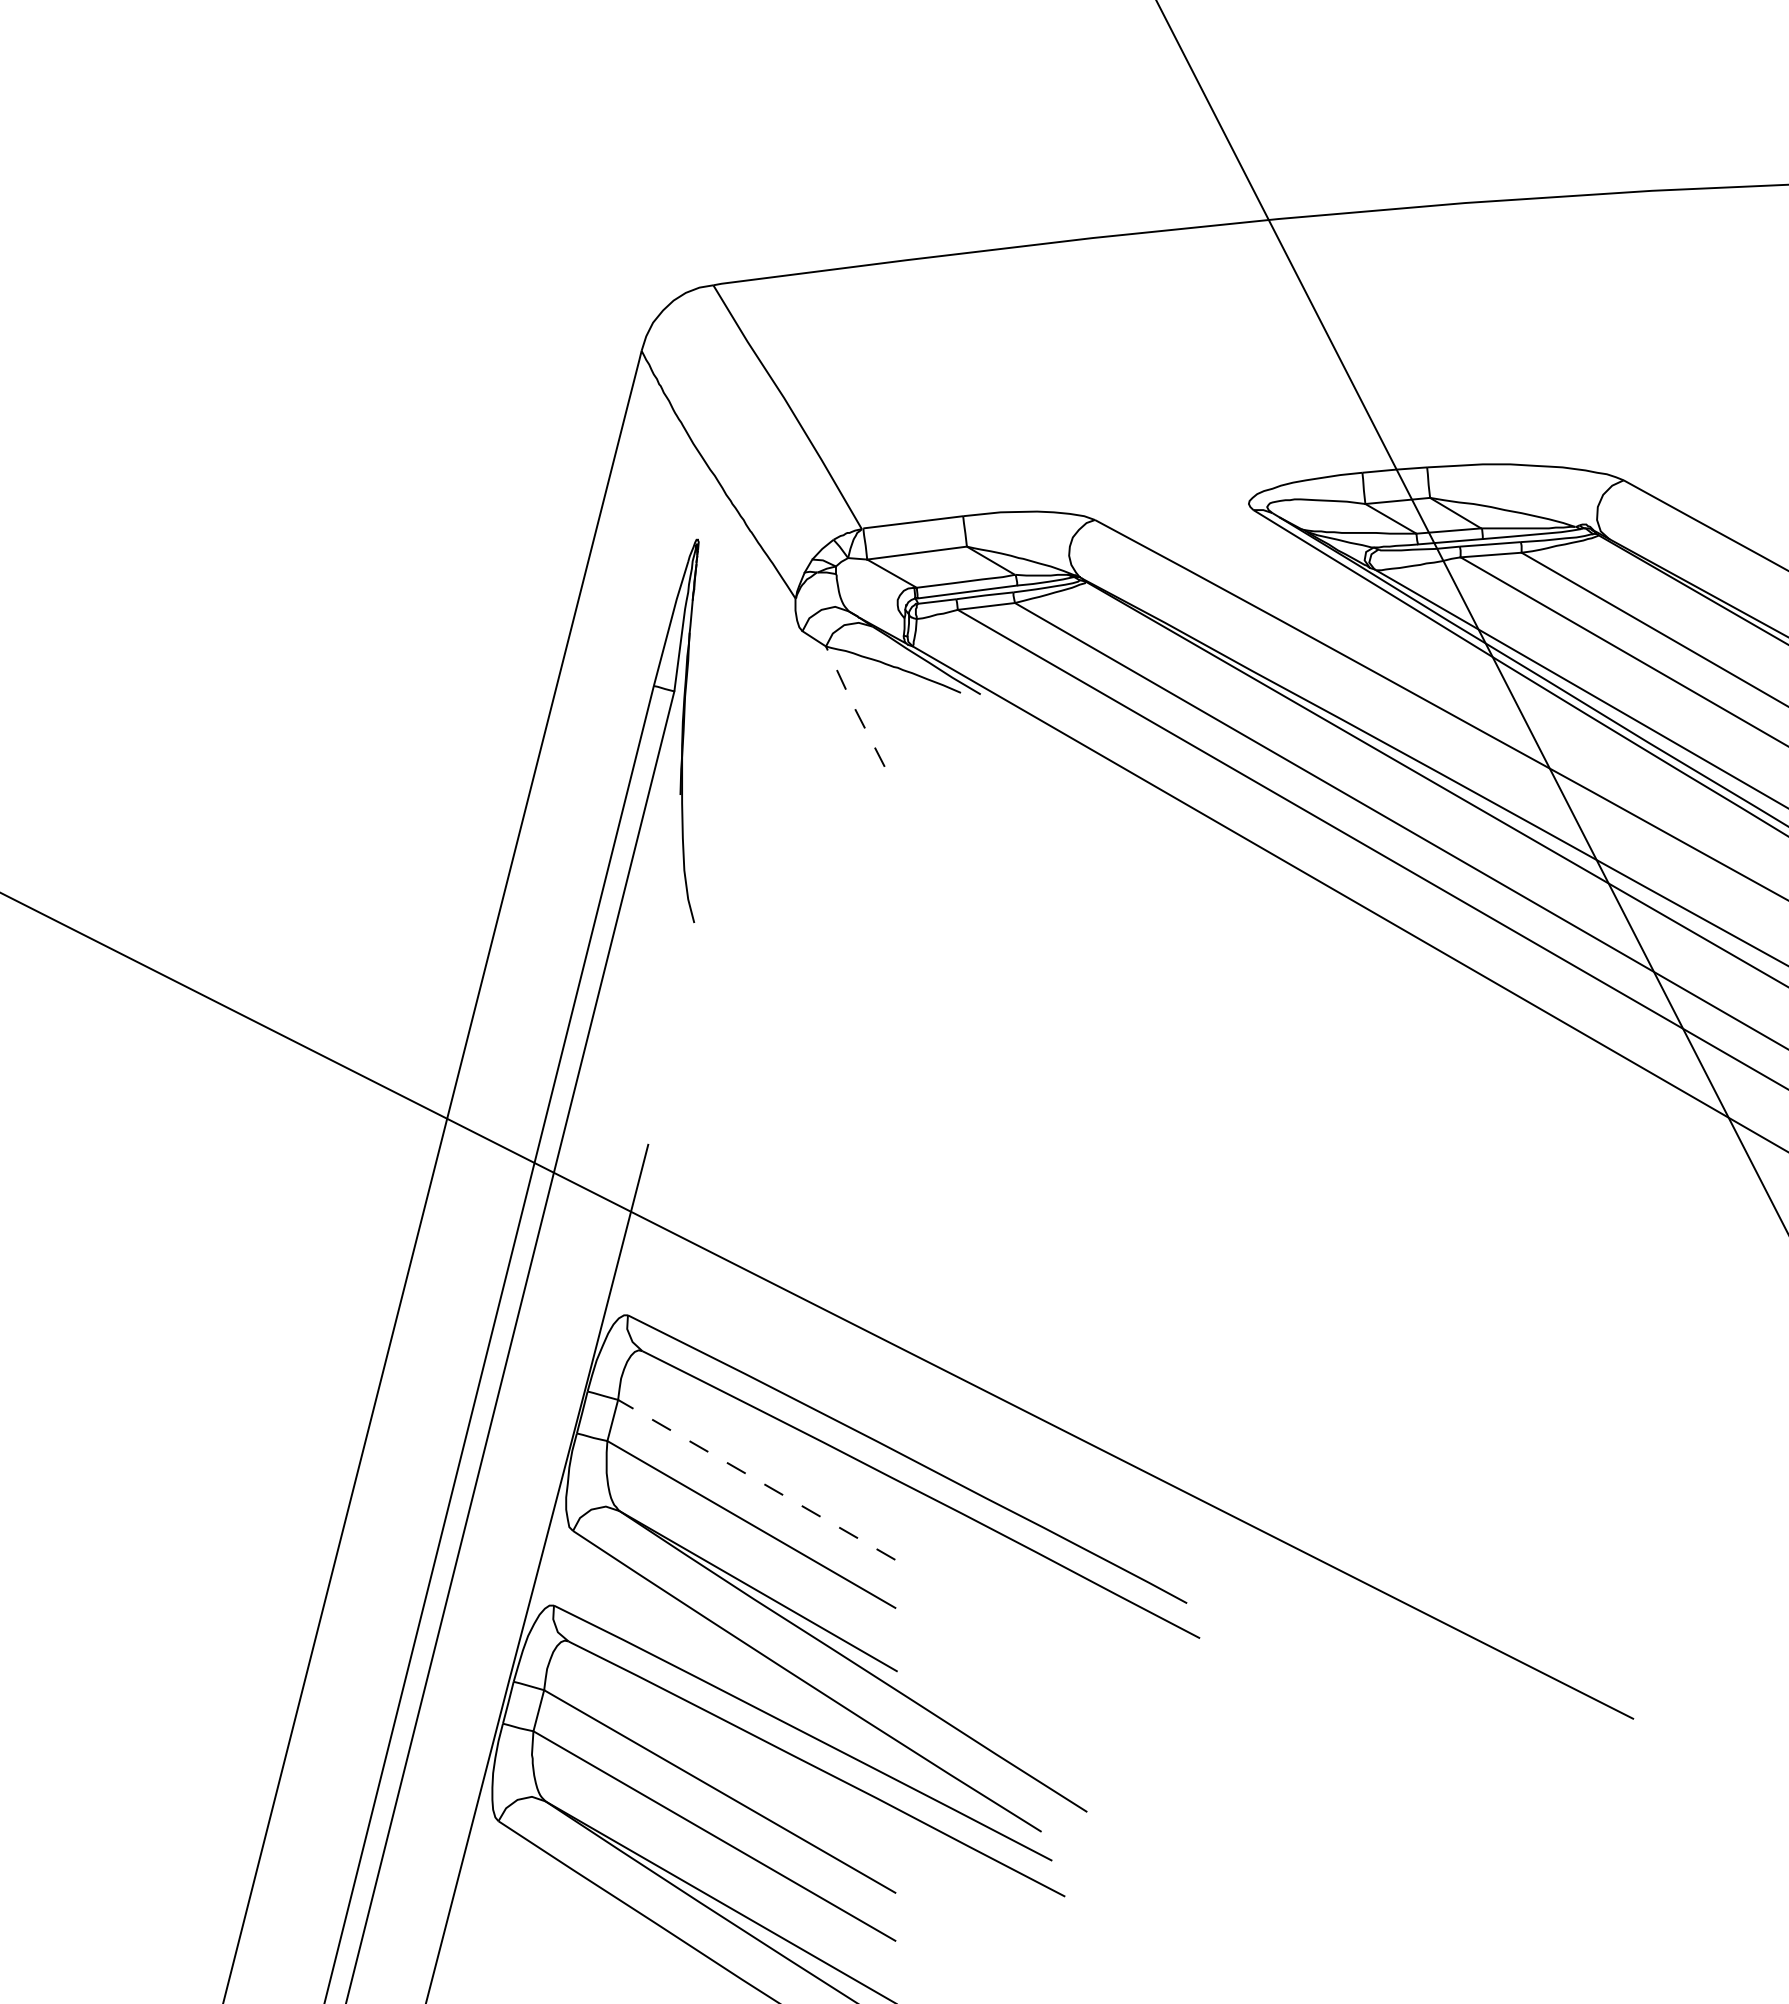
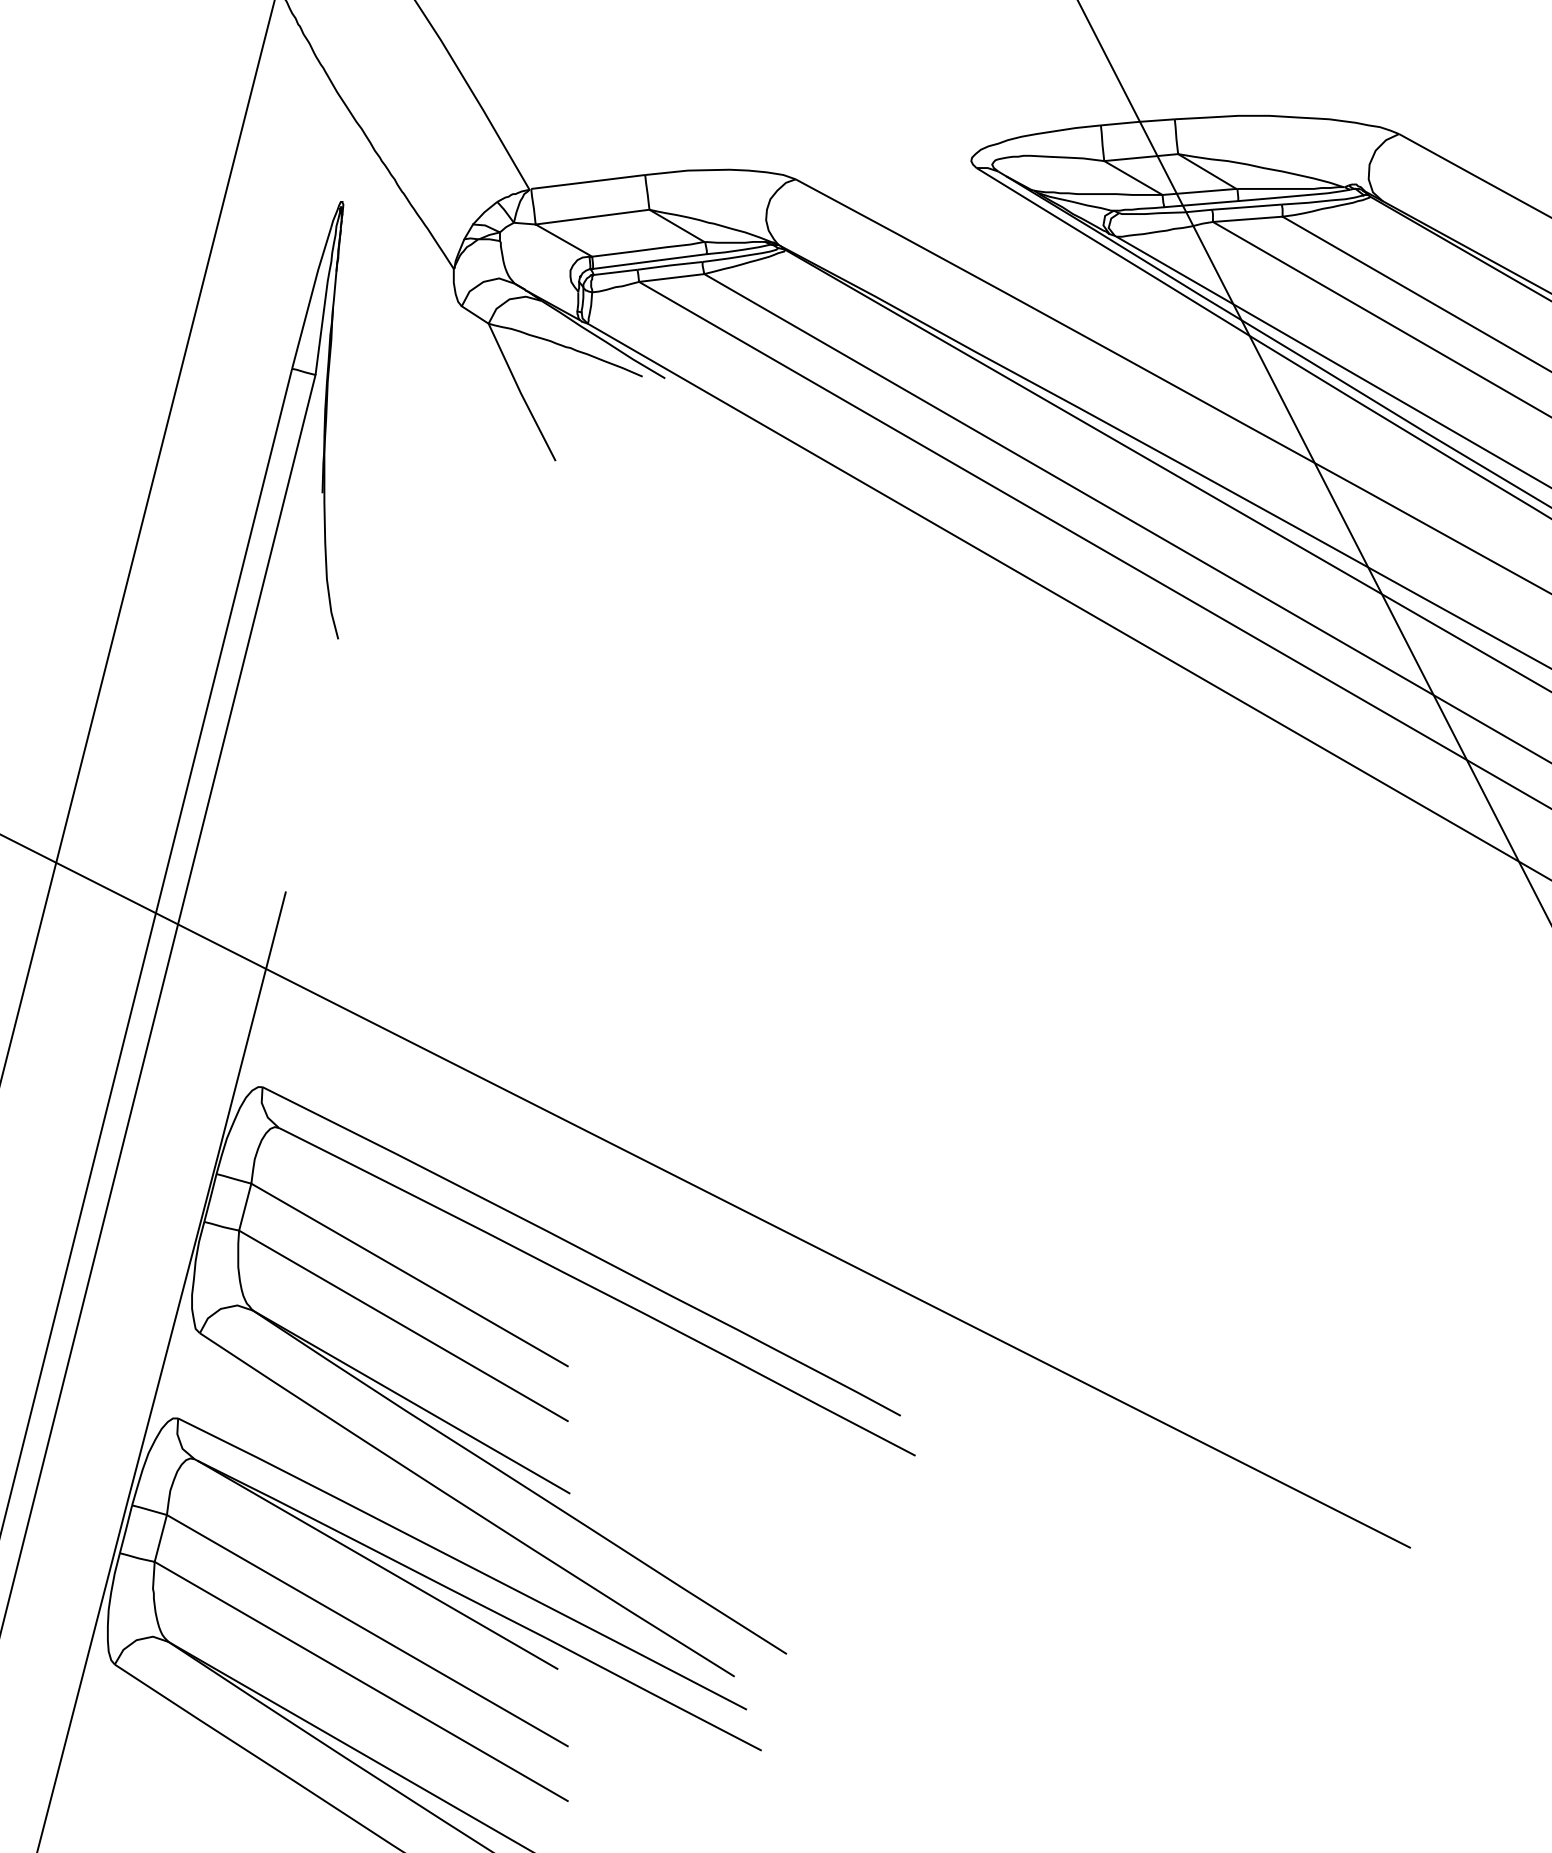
line: (854, 707) -> (521, 393), dashed -> solid
line: (756, 1479) -> (409, 1274), dashed -> solid
line: (728, 1733) -> (377, 1564), added

